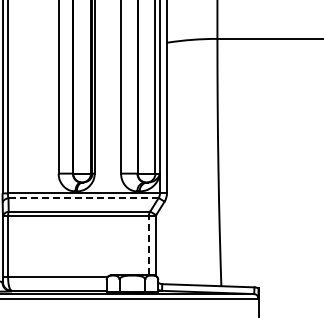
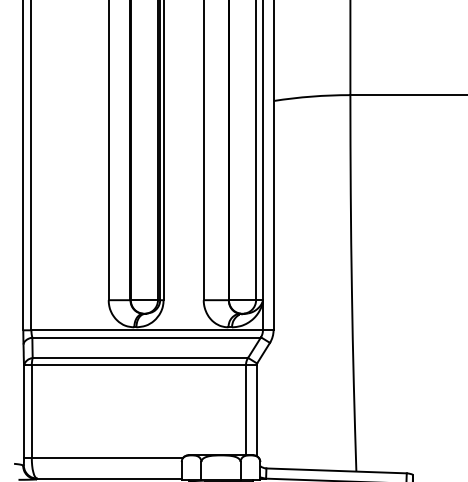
line: (84, 198) -> (148, 338), dashed -> solid
line: (148, 245) -> (245, 409), dashed -> solid

